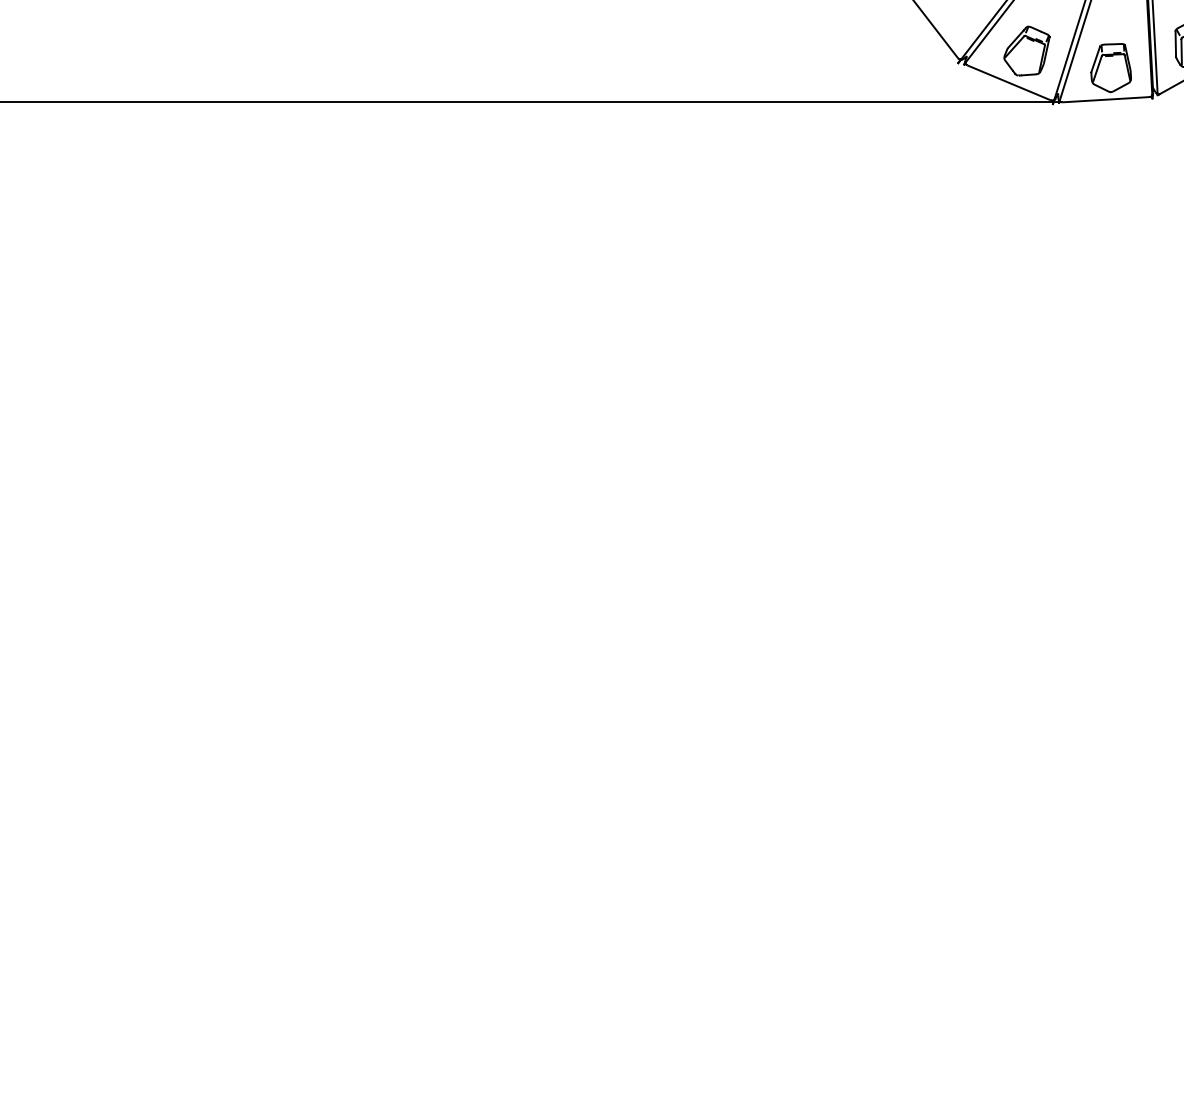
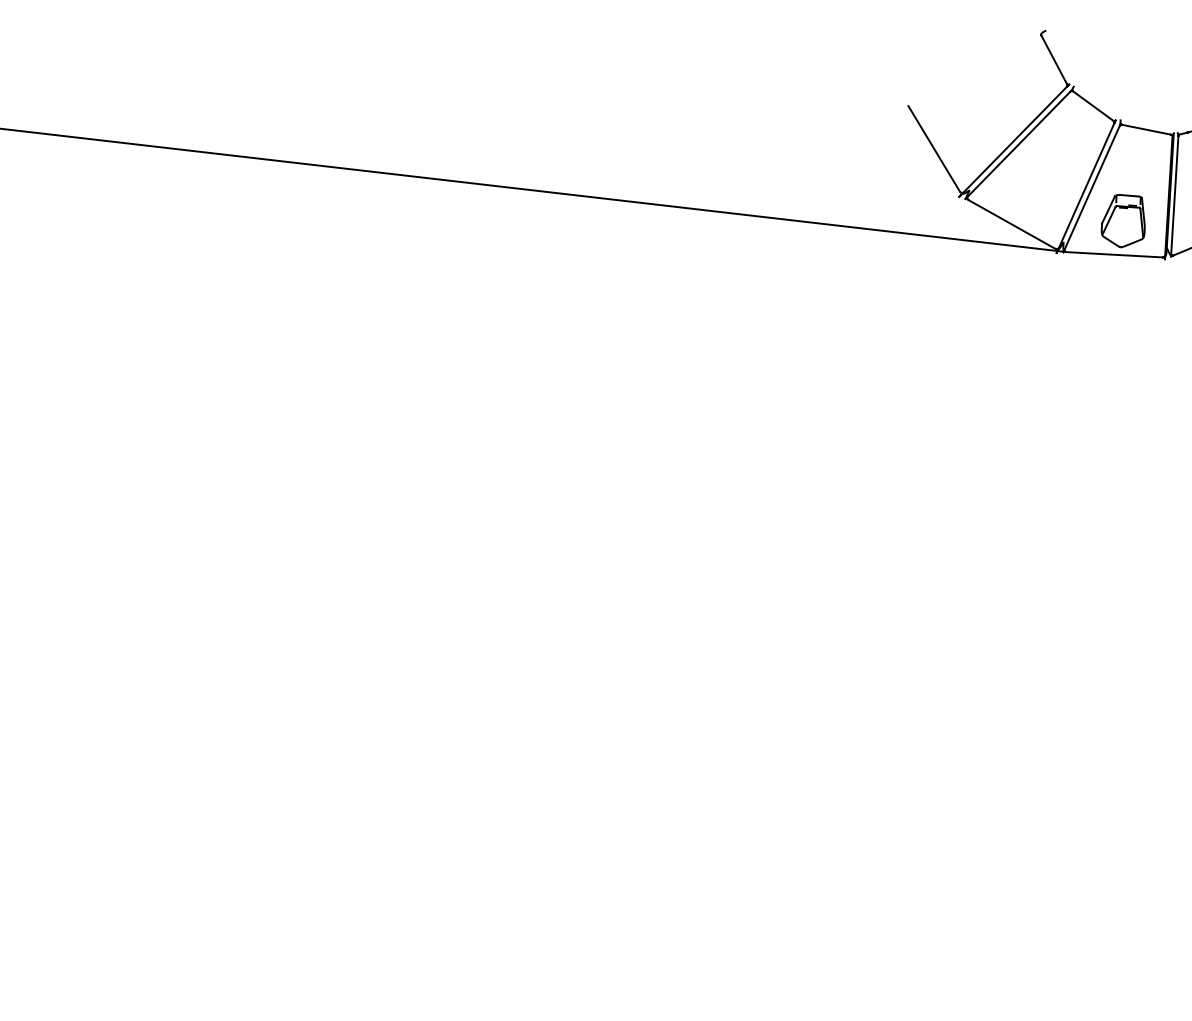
part: (1026, 50) -> (1034, 191), removed

